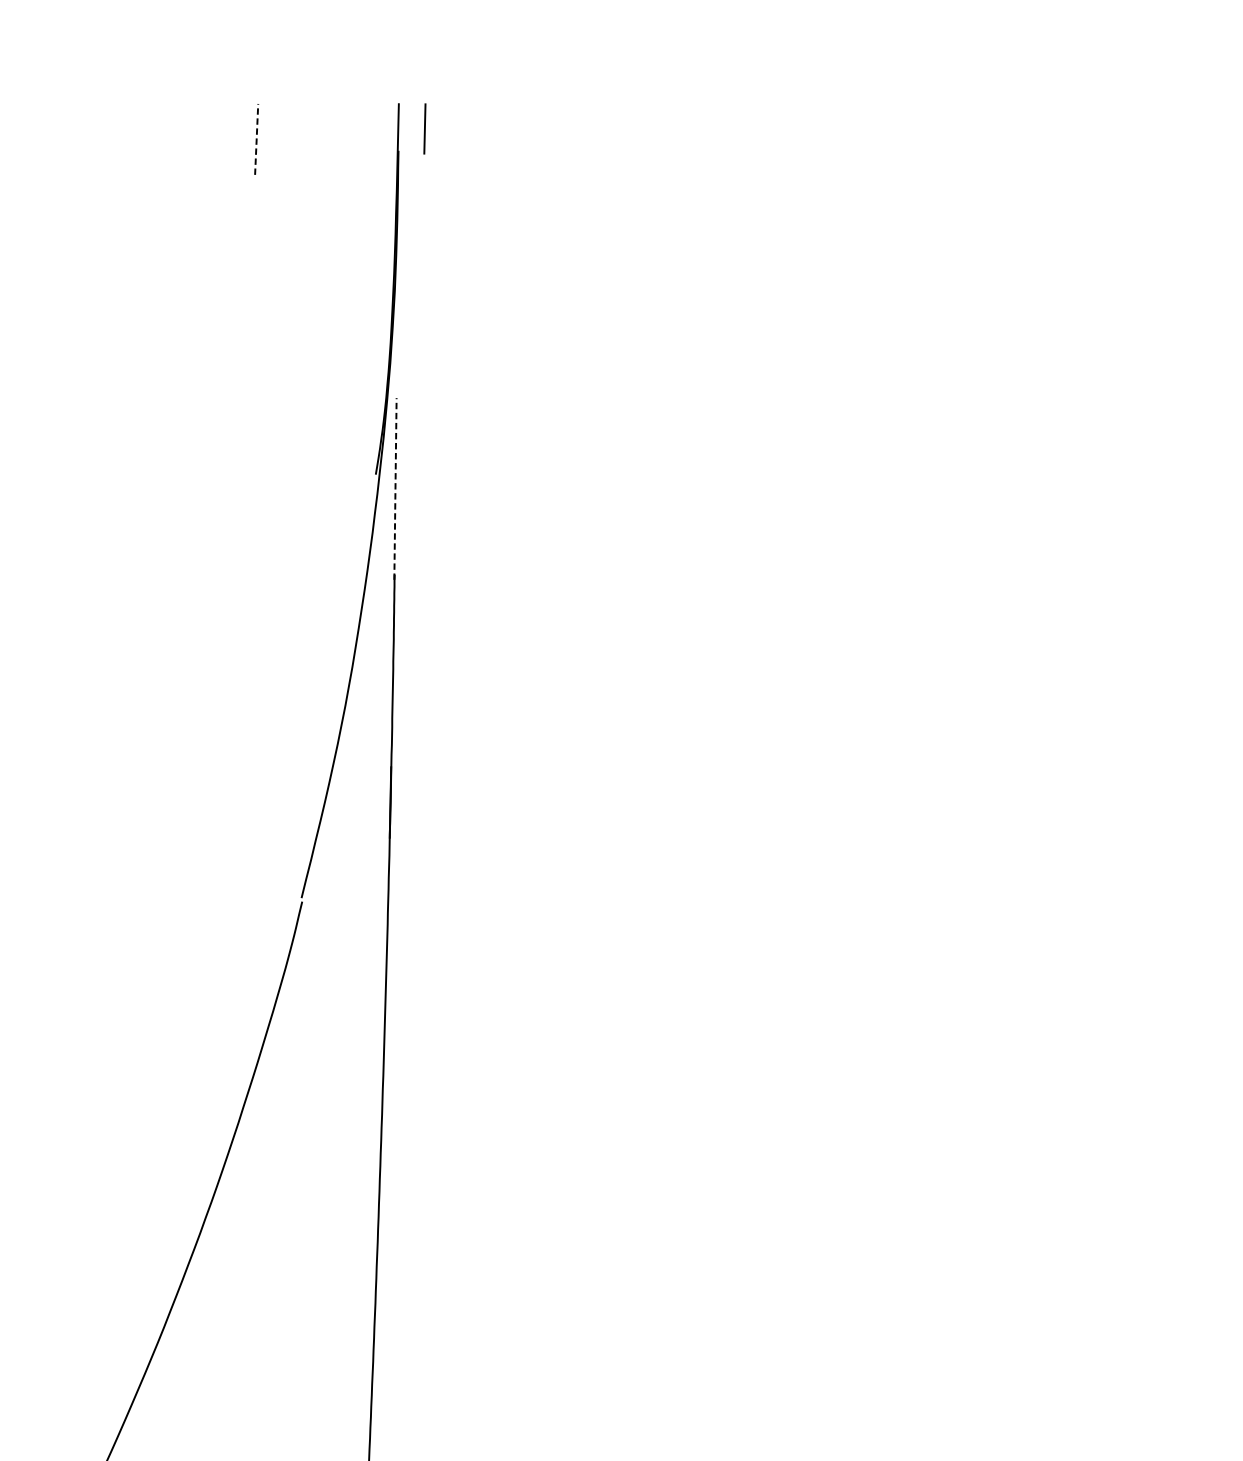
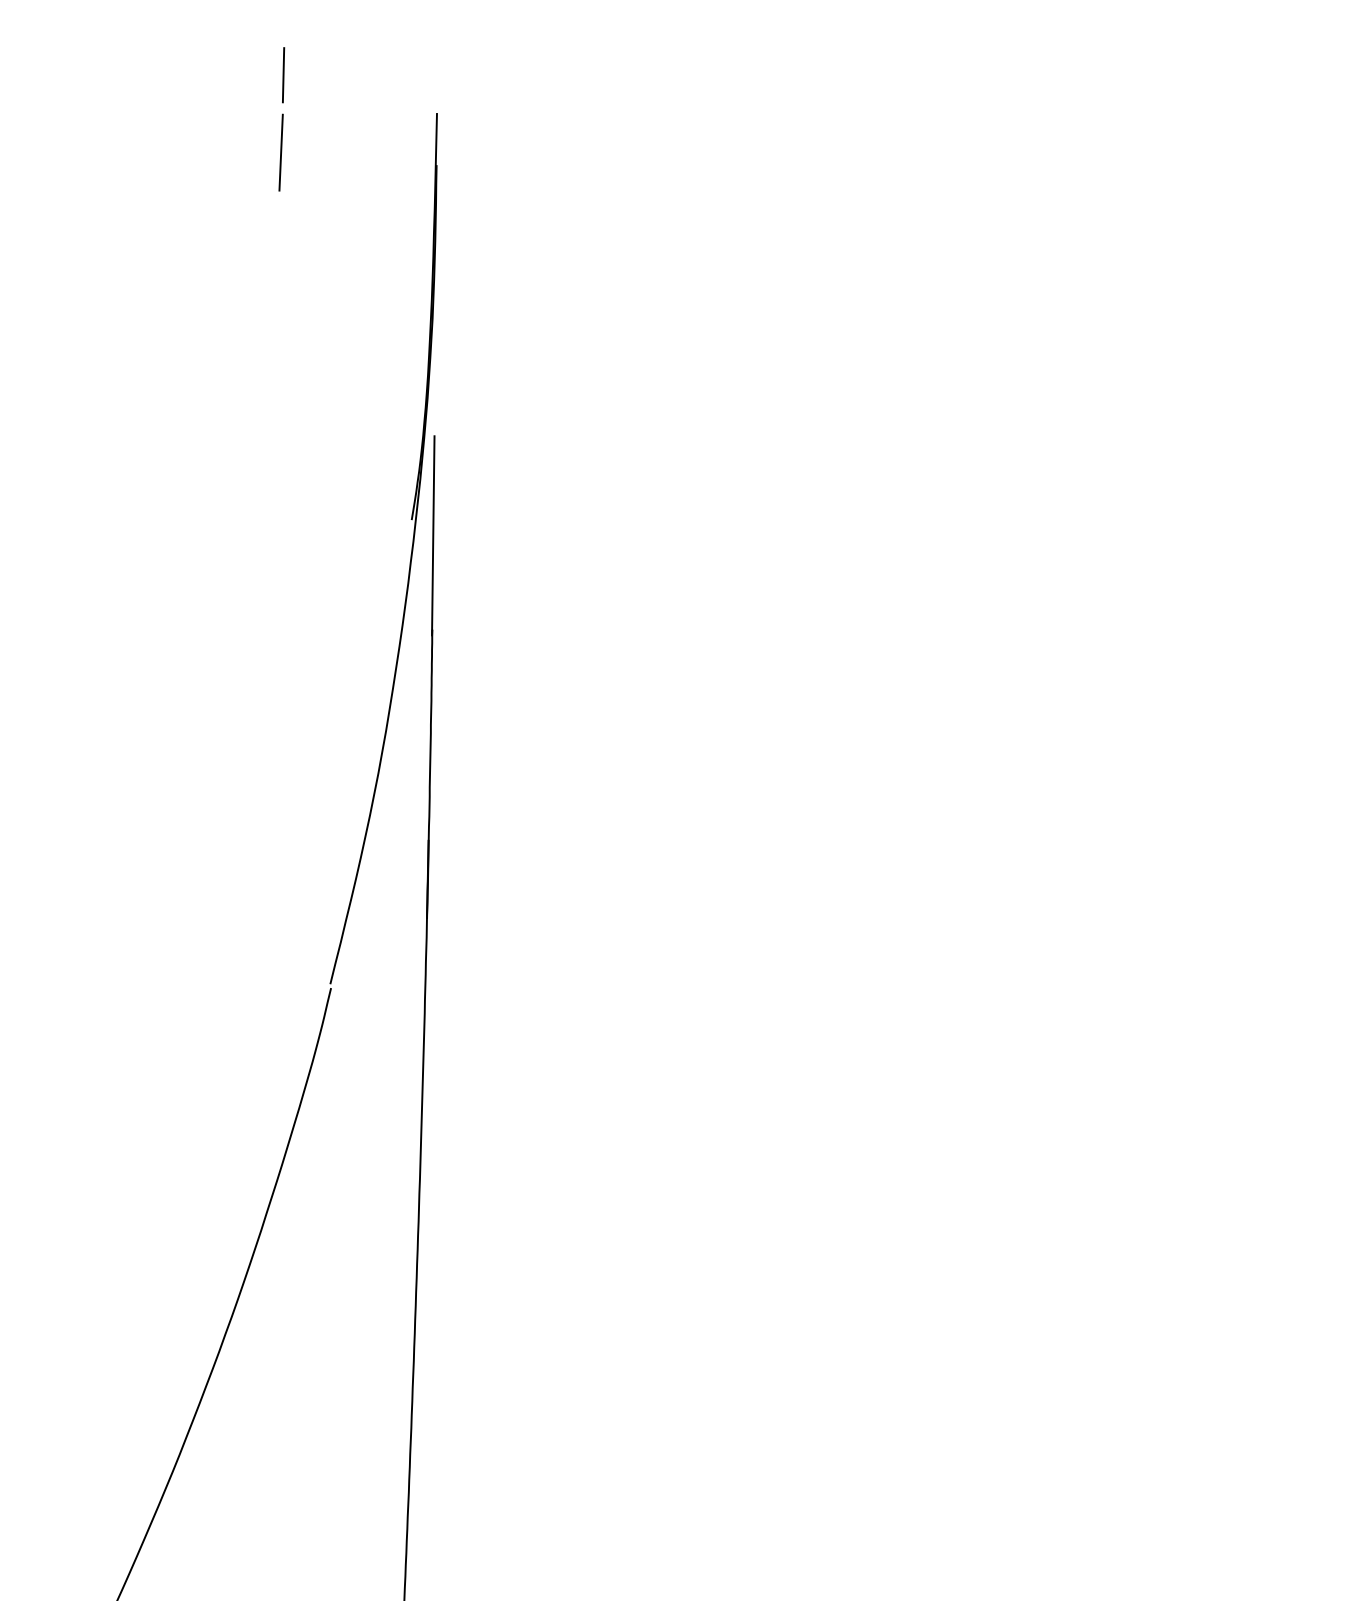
line: (424, 129) -> (283, 75), moved
line: (256, 139) -> (281, 152), dashed -> solid
line: (395, 488) -> (433, 535), dashed -> solid

